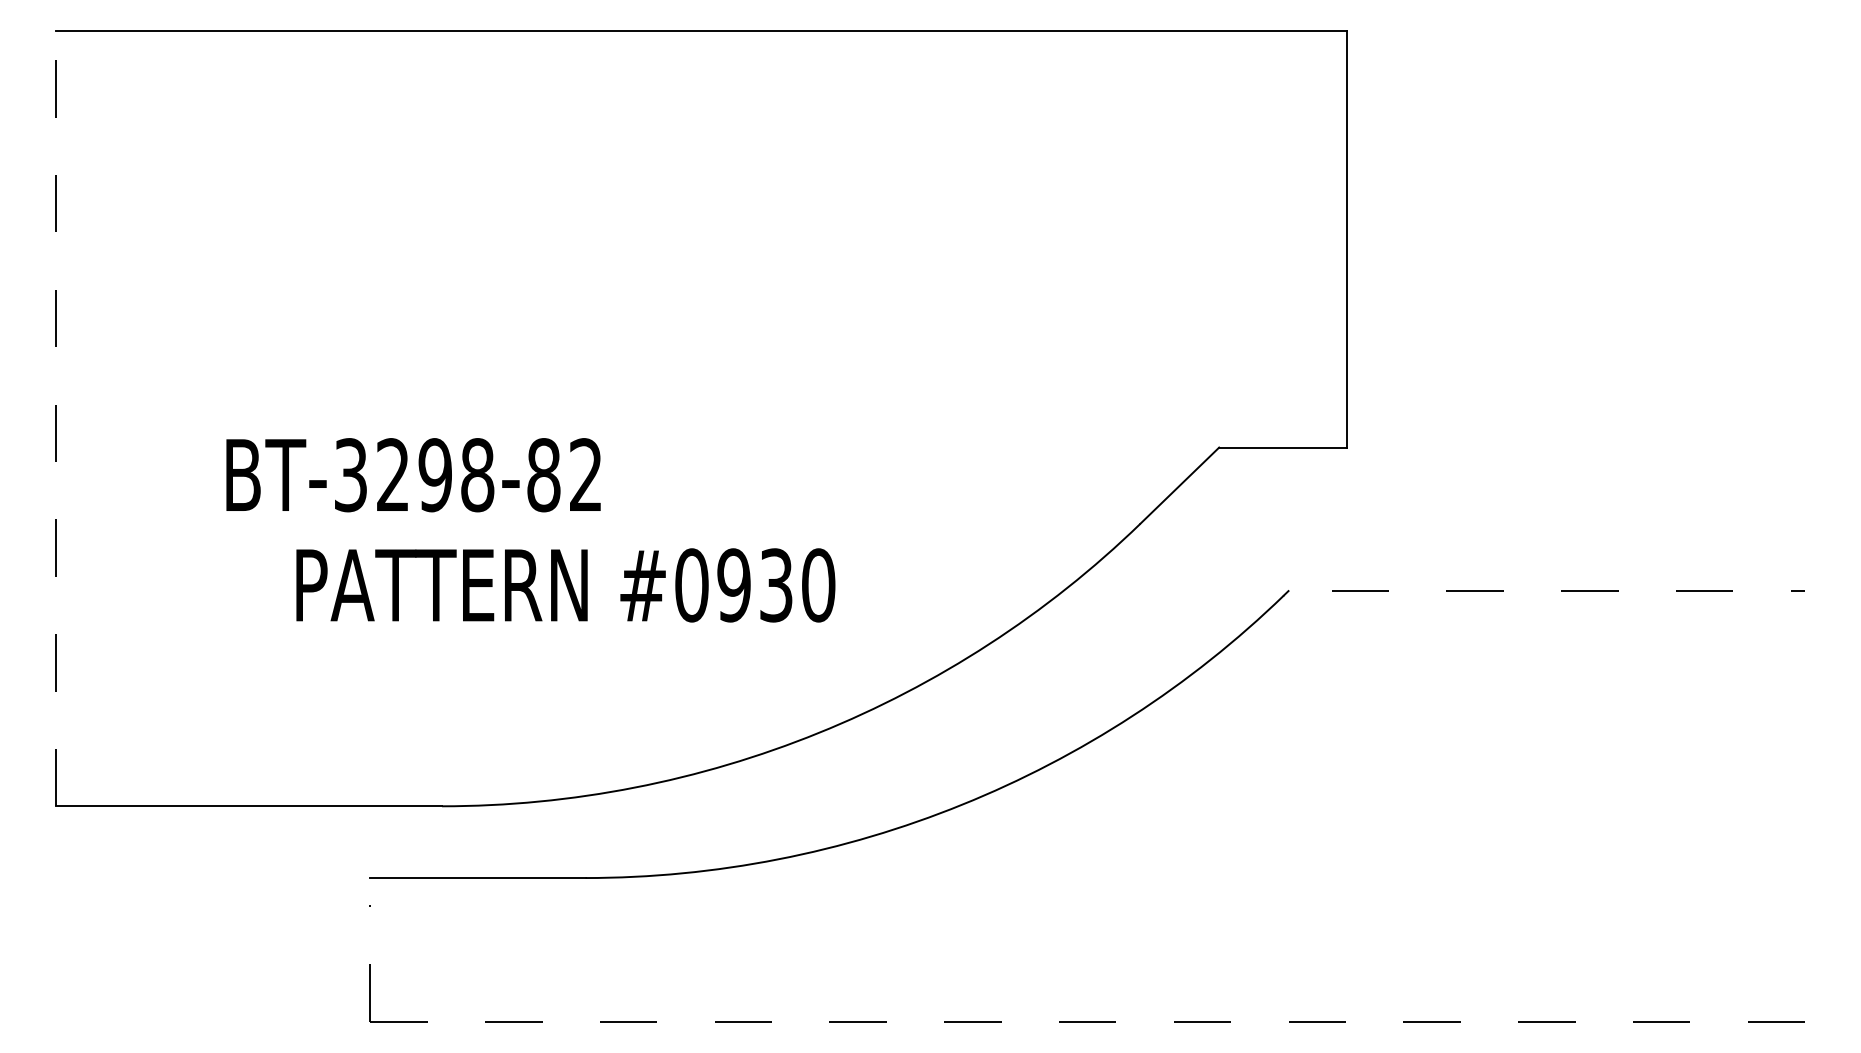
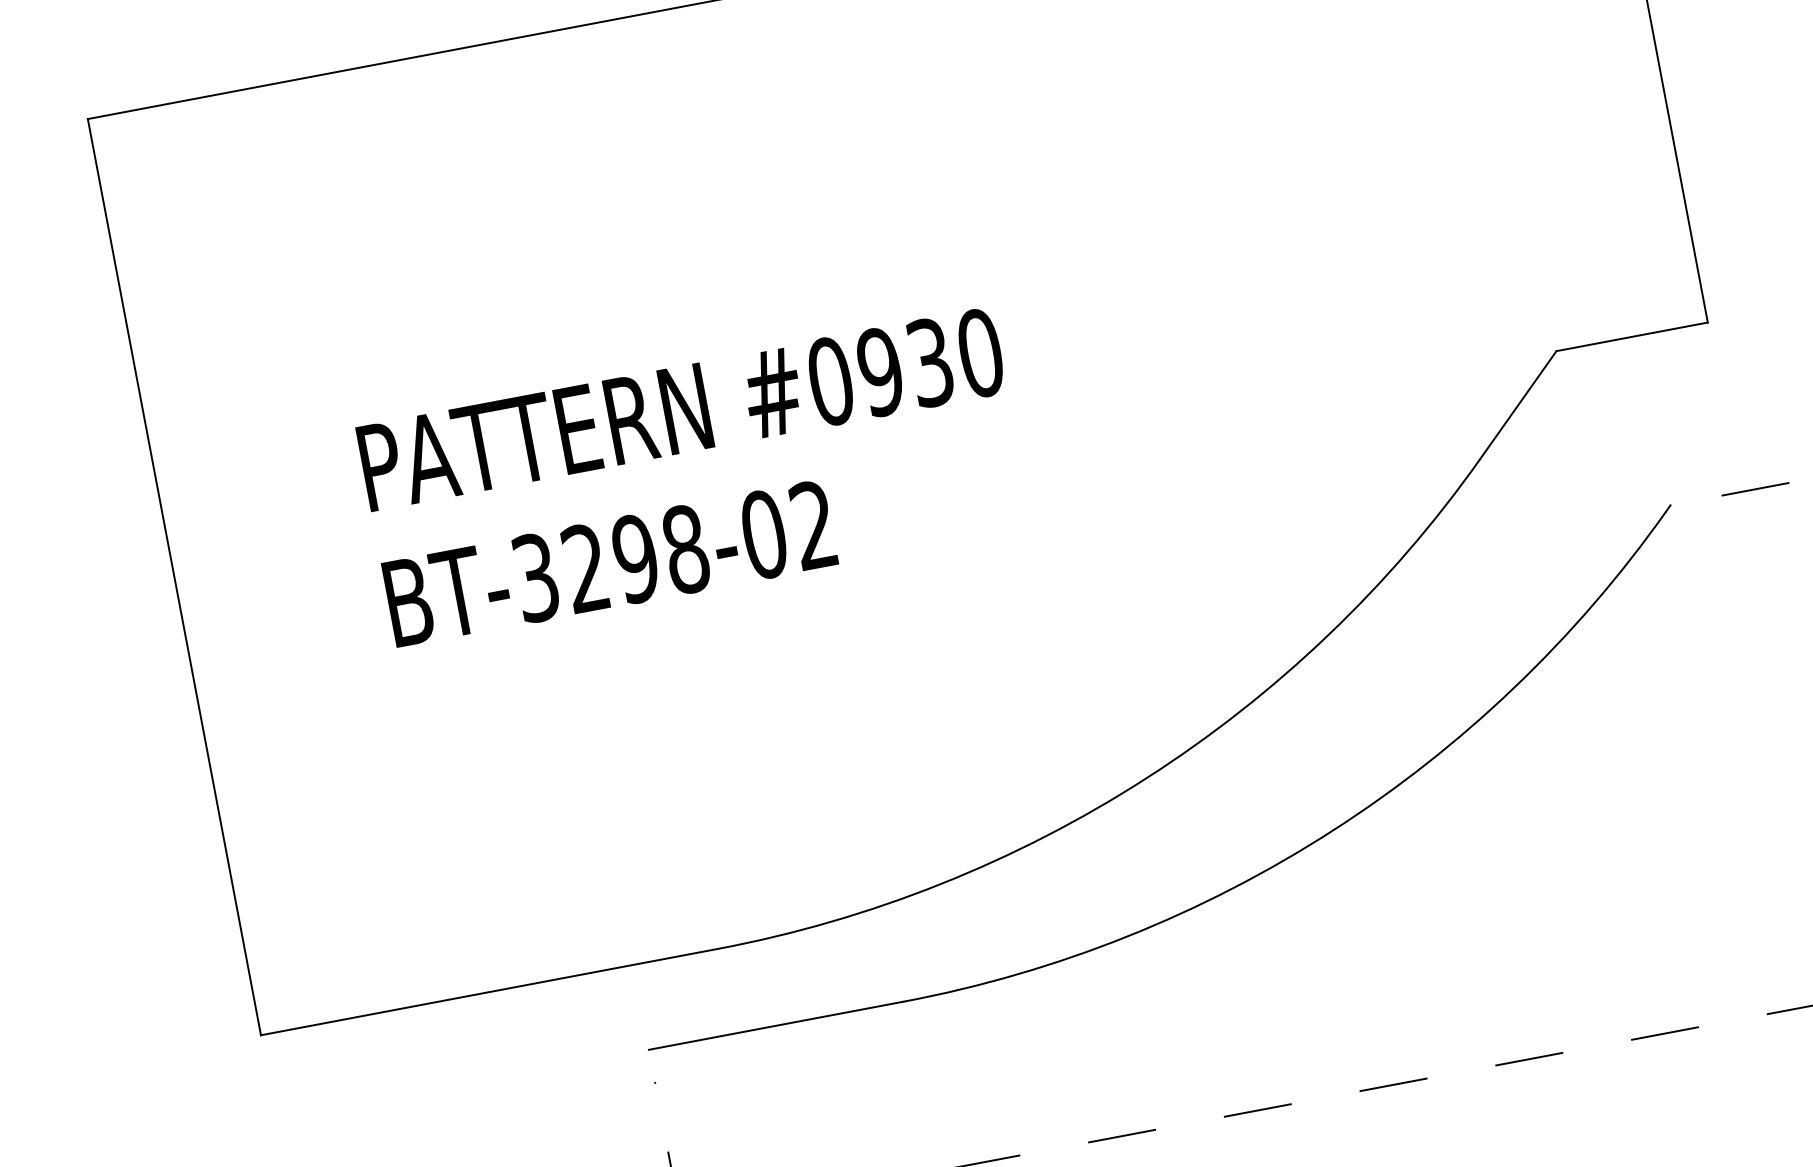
line: (55, 418) -> (173, 576), dashed -> solid
text: (543, 475) -> (763, 535), BT-3298-82 -> BT-3298-02
text: (565, 585) -> (681, 409), moved

